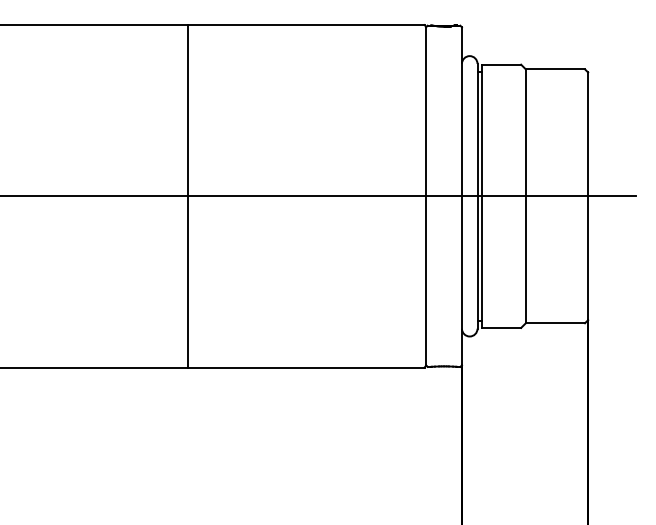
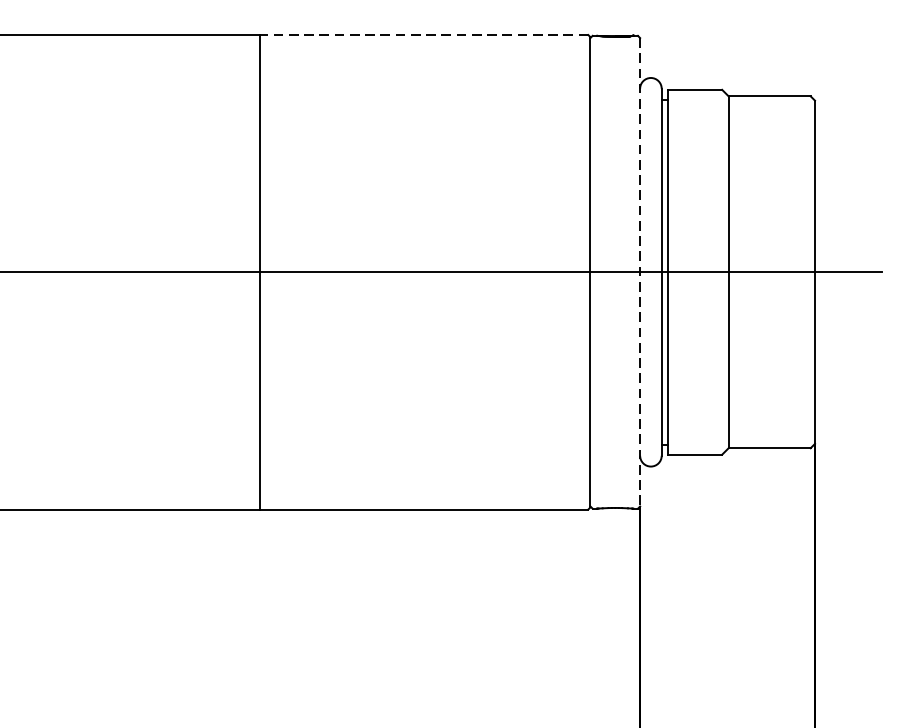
line: (305, 25) -> (423, 35), solid -> dashed
line: (461, 196) -> (639, 272), solid -> dashed

